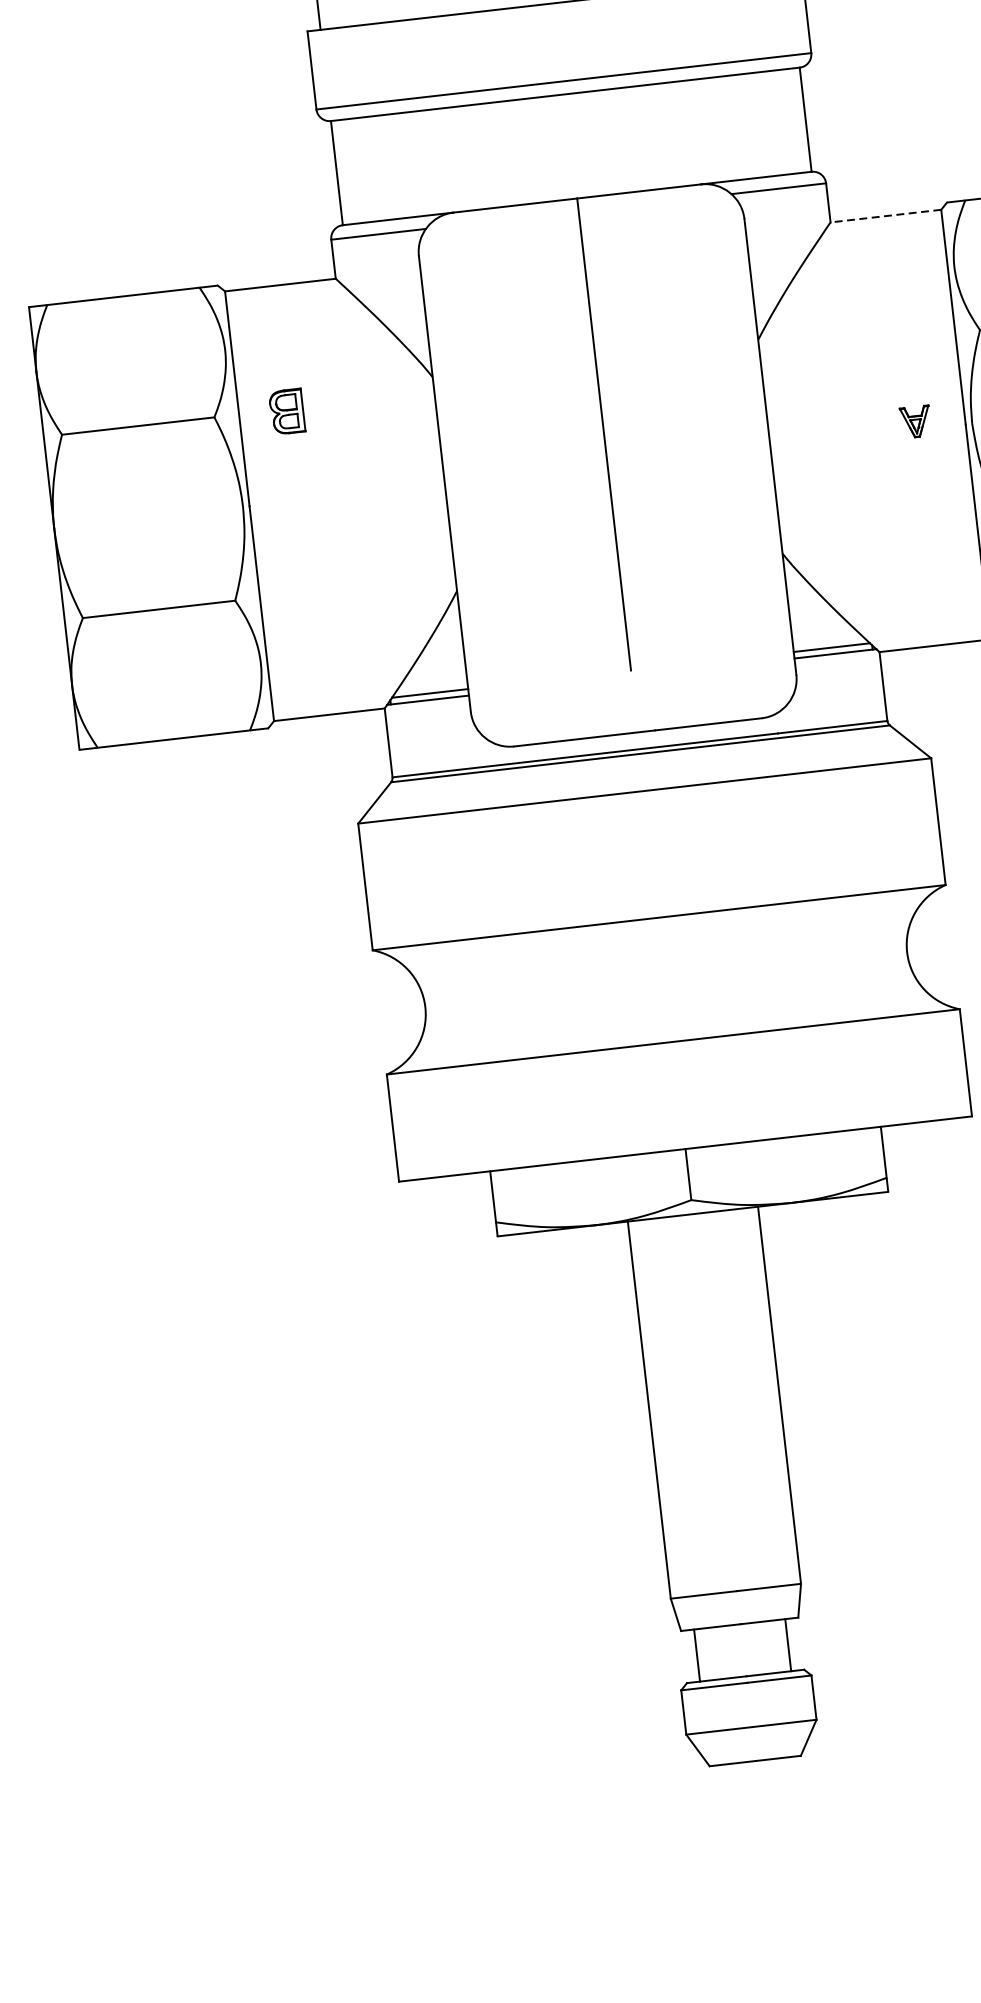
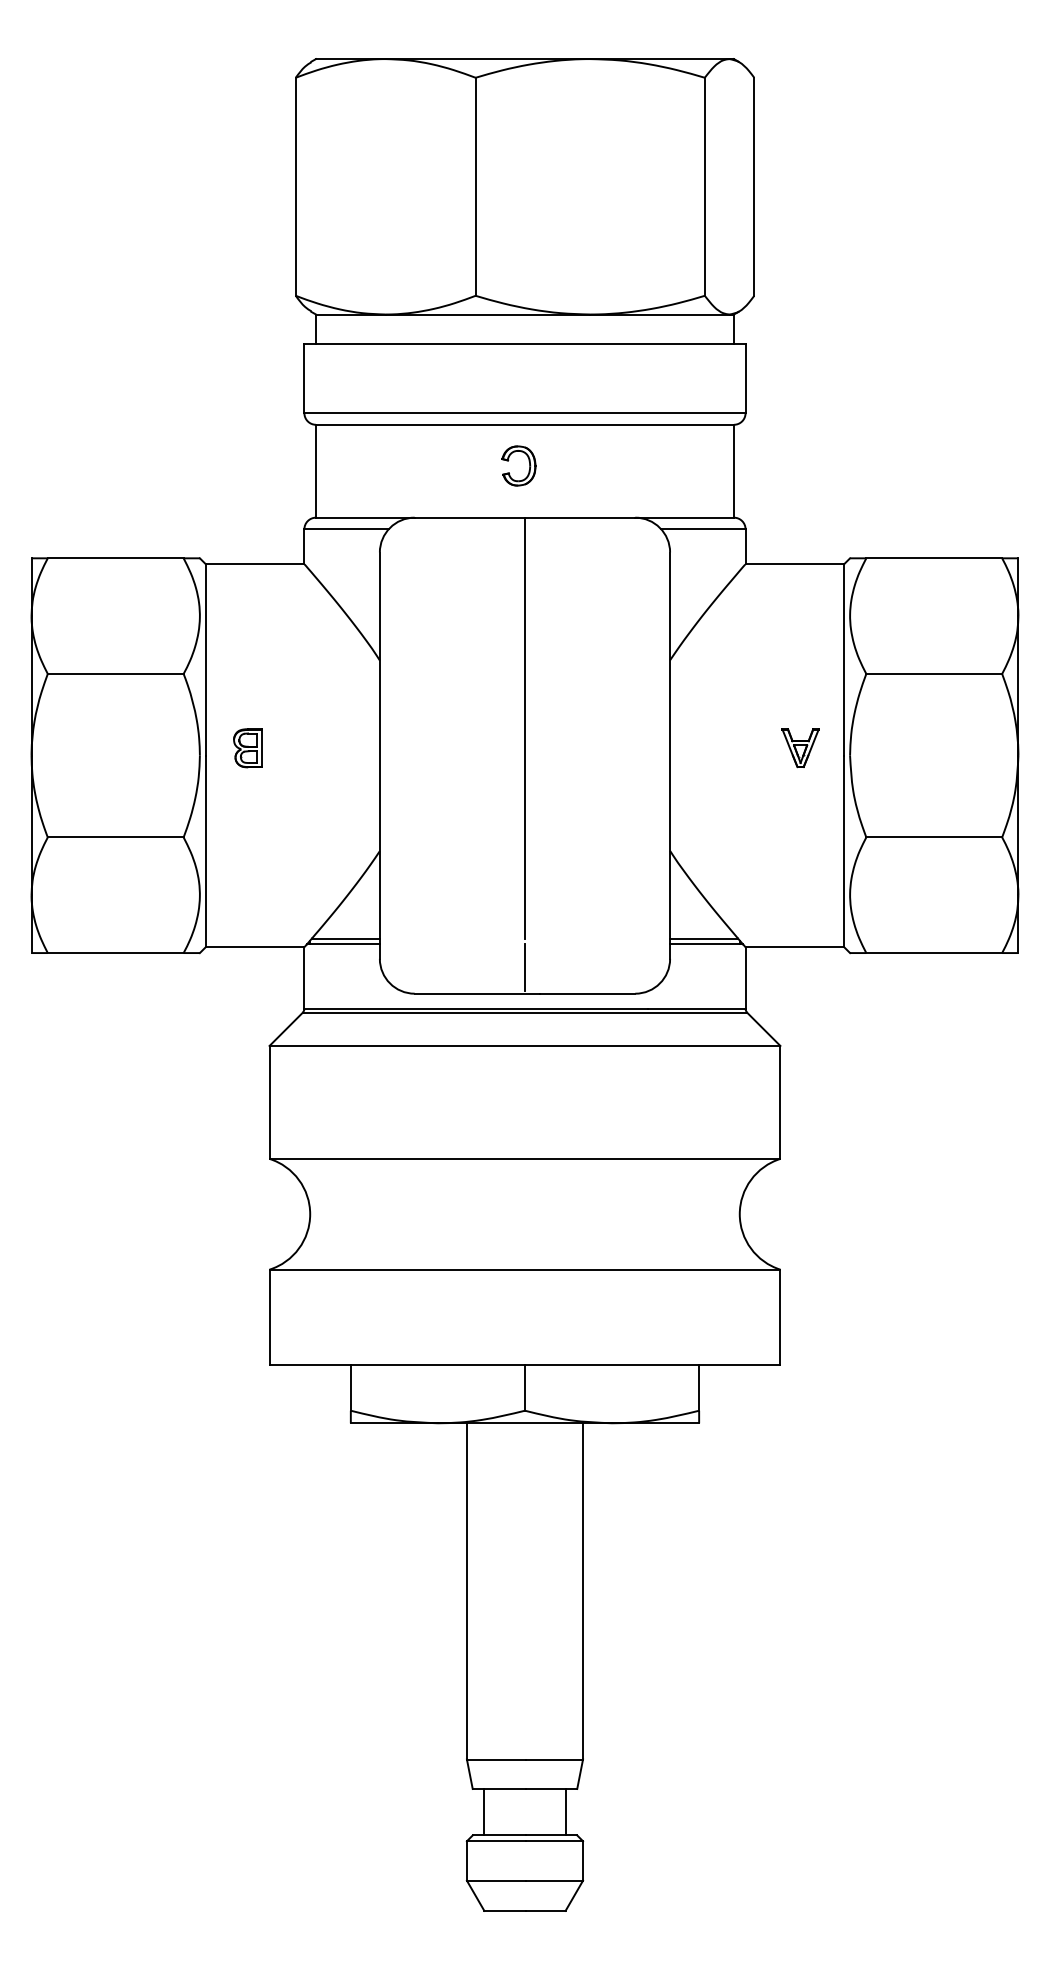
part: (552, 136) -> (509, 460), added
line: (885, 216) -> (794, 564), dashed -> solid
part: (286, 412) -> (247, 748), moved
part: (915, 422) -> (800, 748), size x1.43
line: (634, 703) -> (524, 967), added

